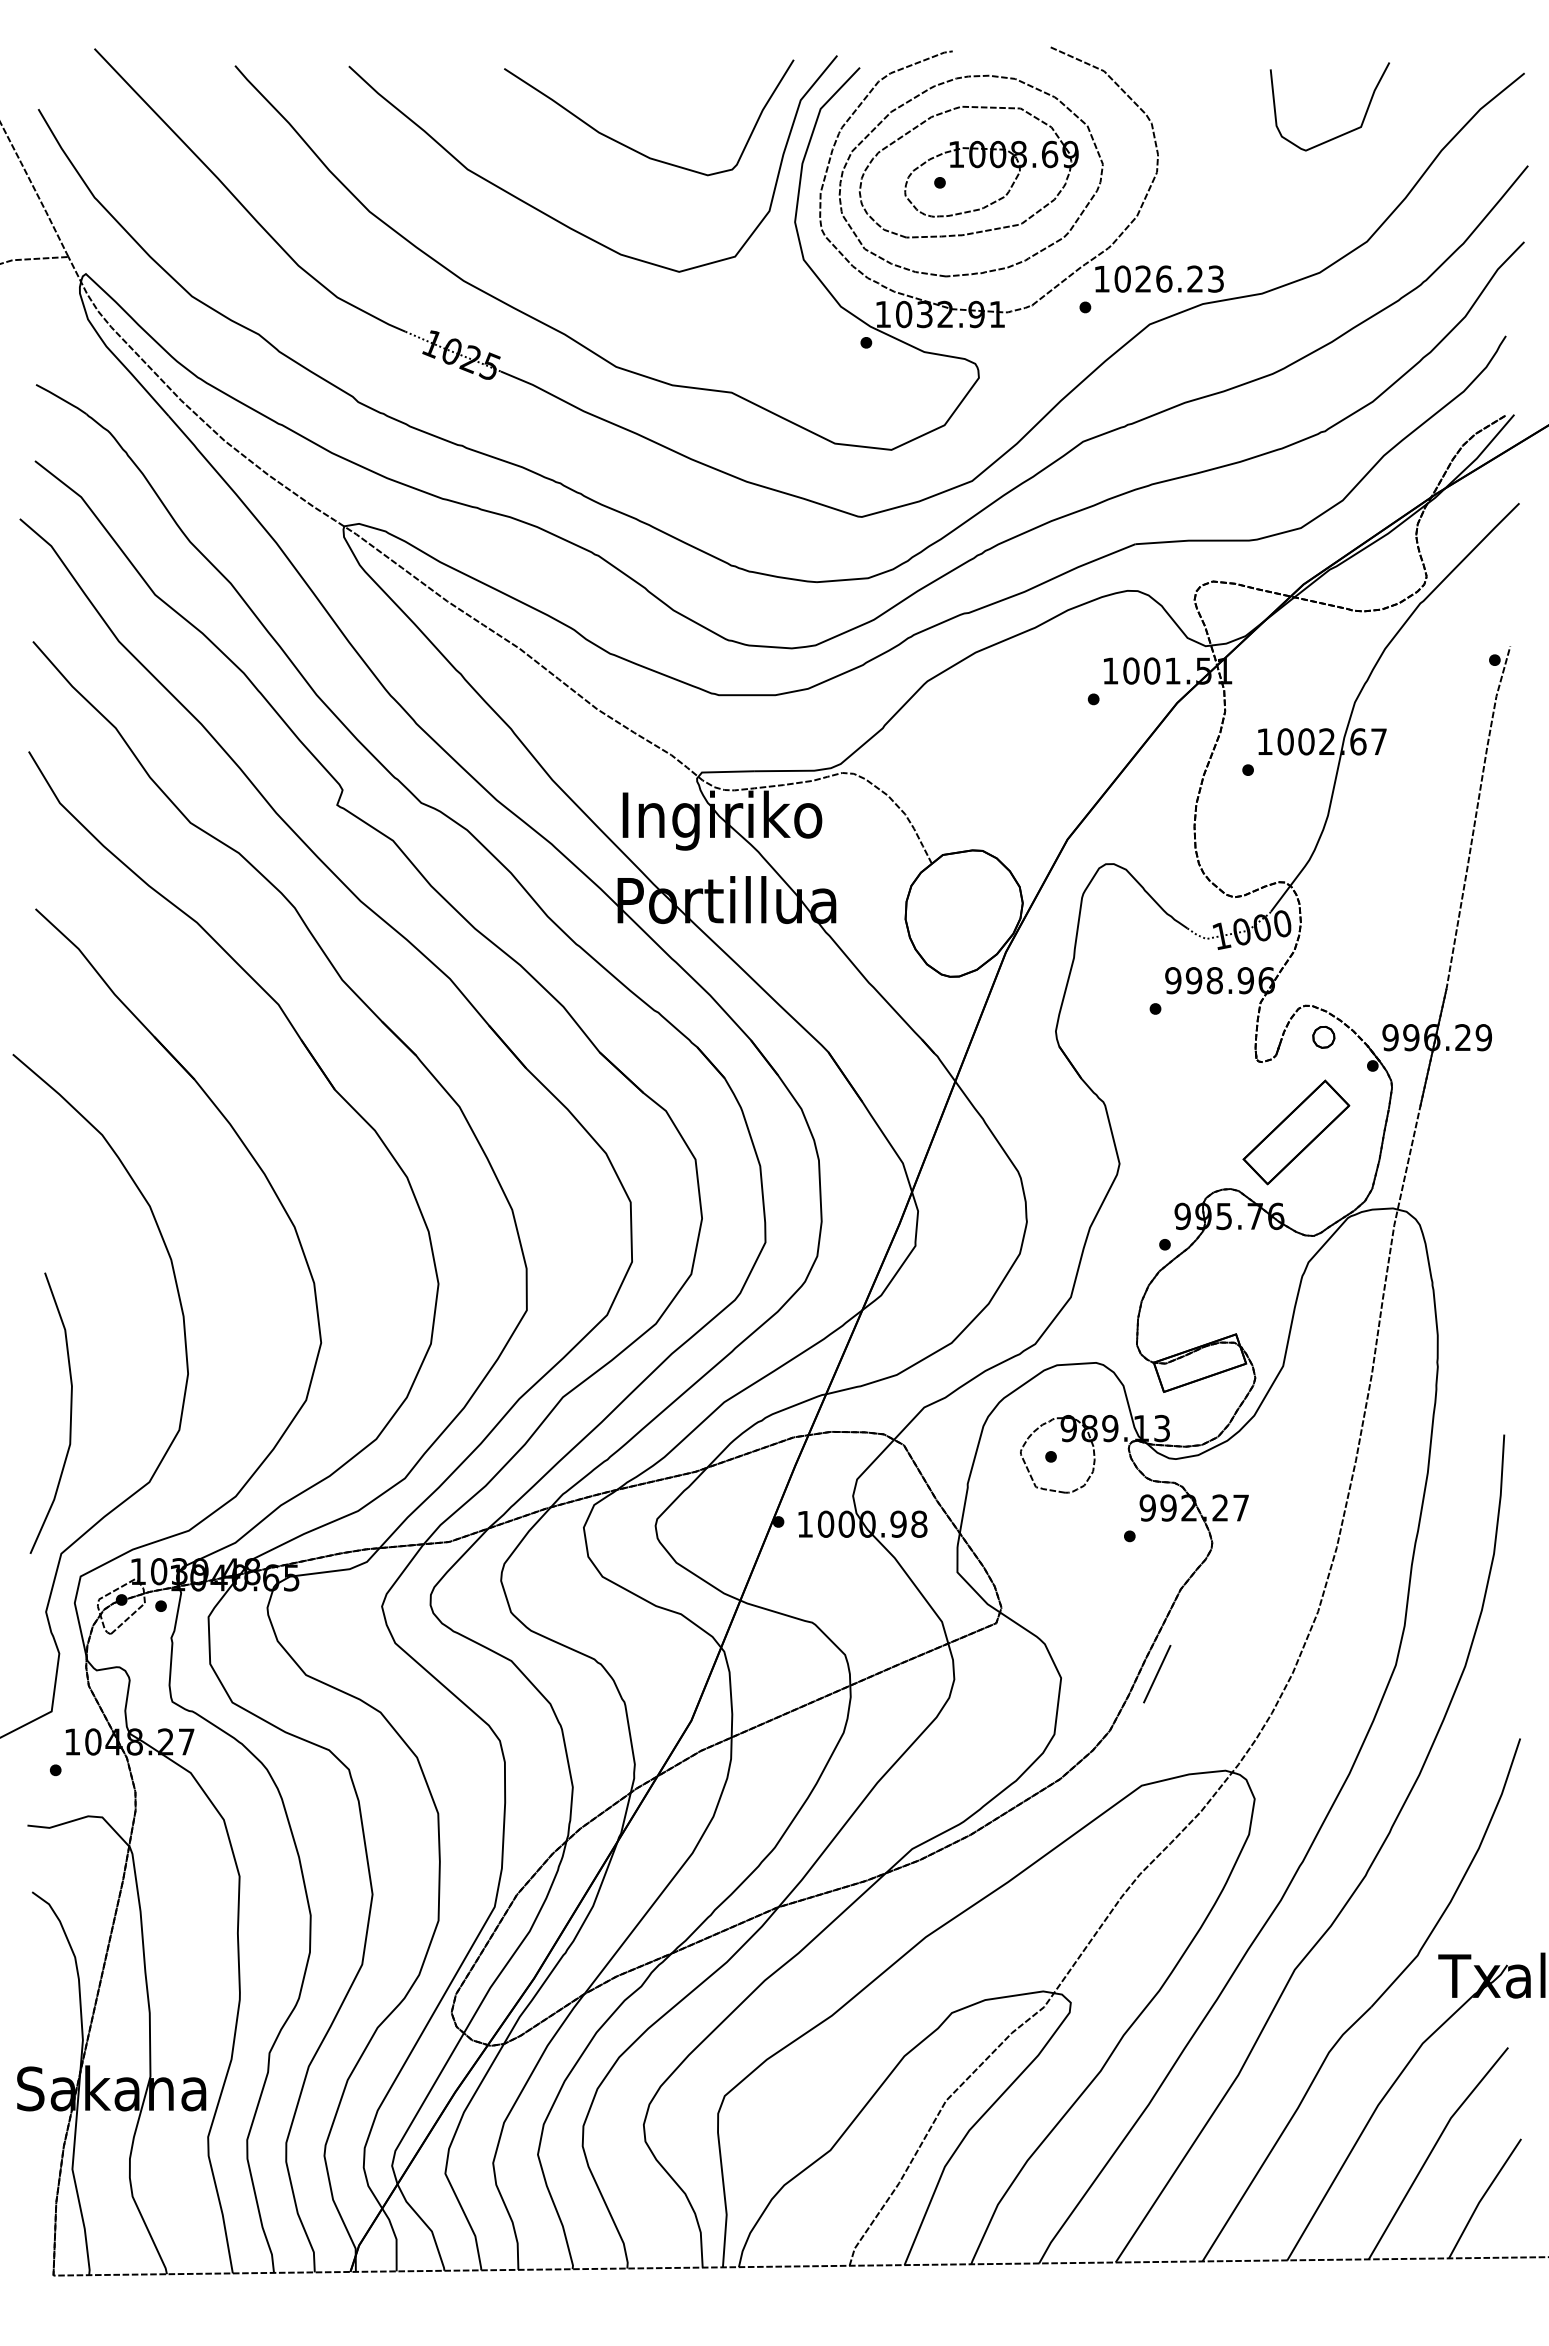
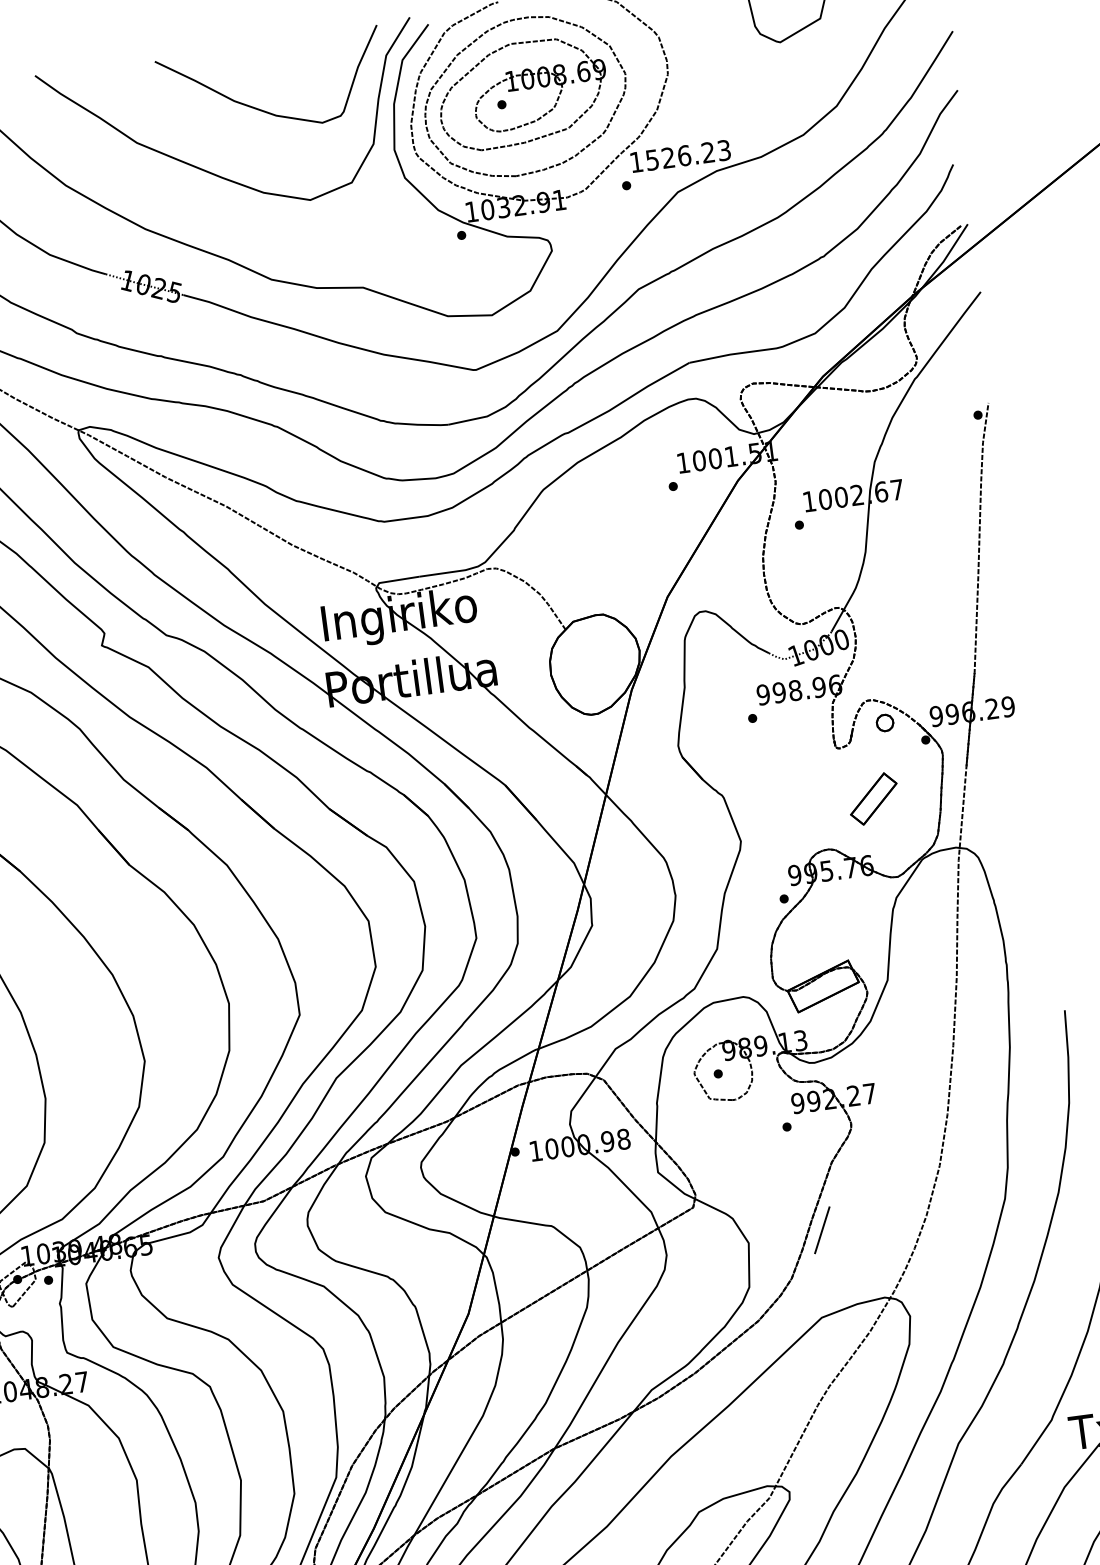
text: (1122, 278) -> (652, 159), 1026.23 -> 1526.23
part: (1296, 1132) -> (873, 799), size x0.6

